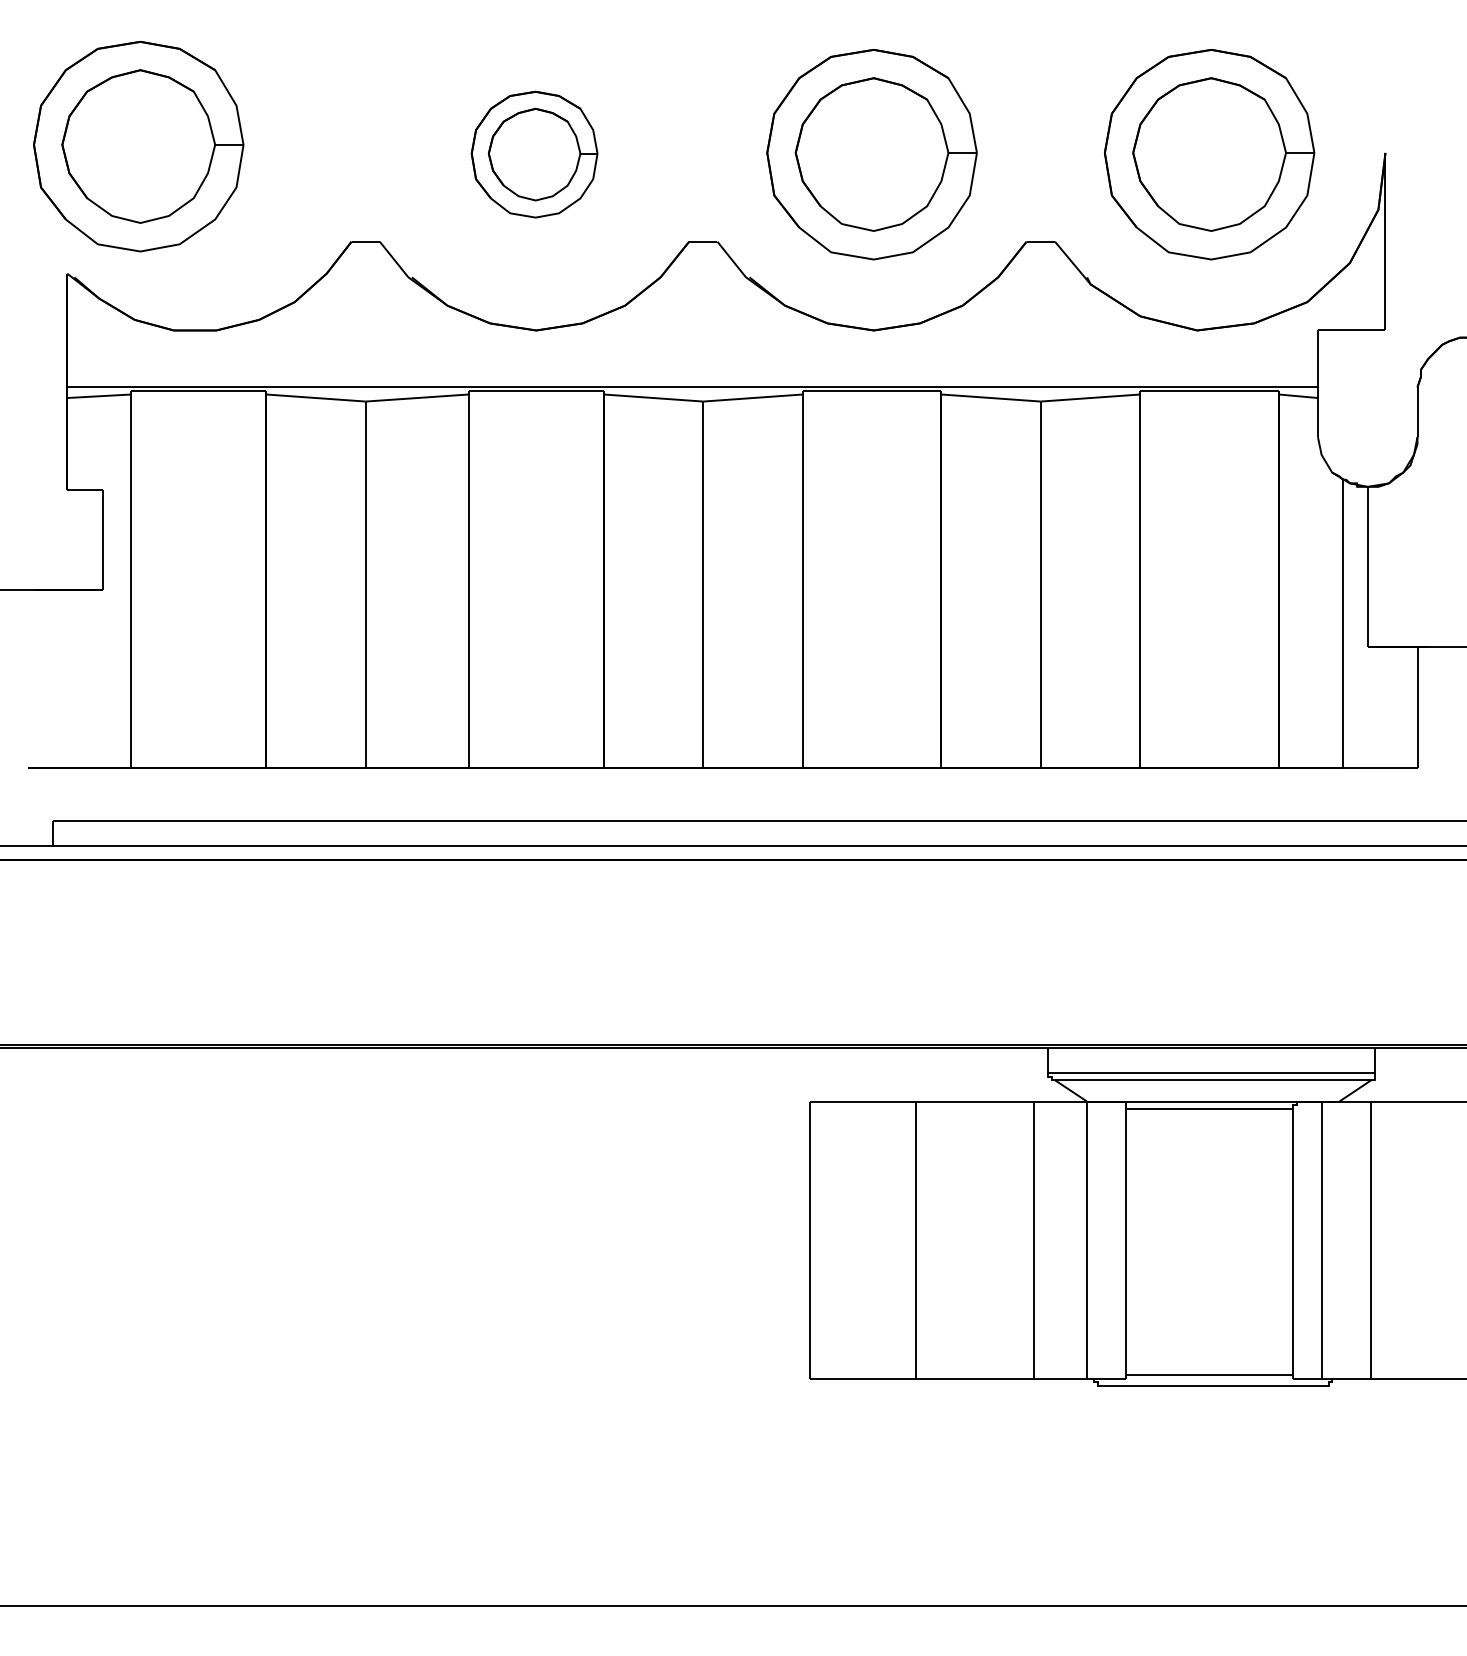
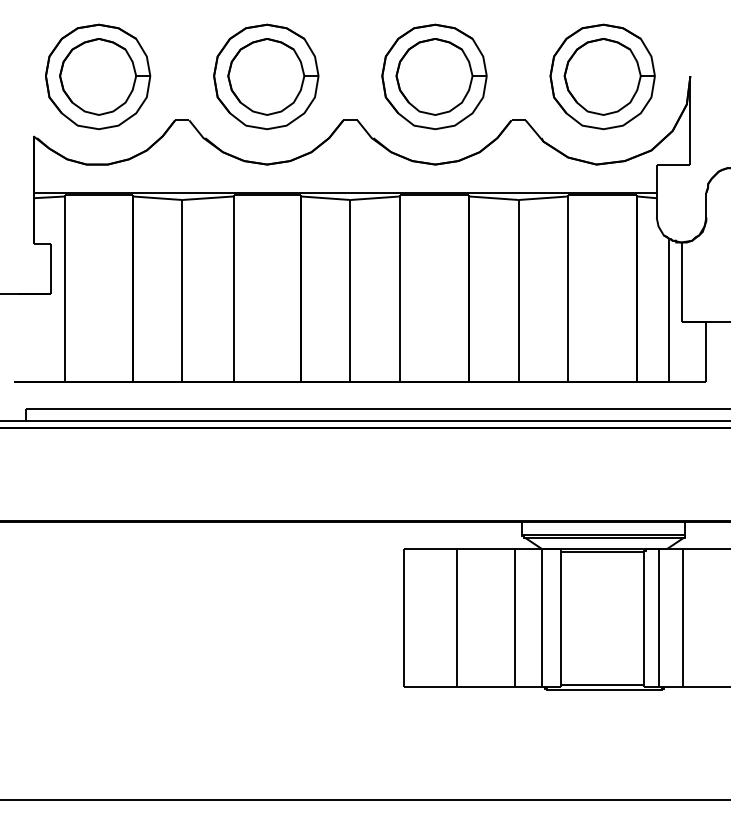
part: (139, 145) -> (98, 76), moved
part: (534, 153) -> (266, 76), size x1.67

